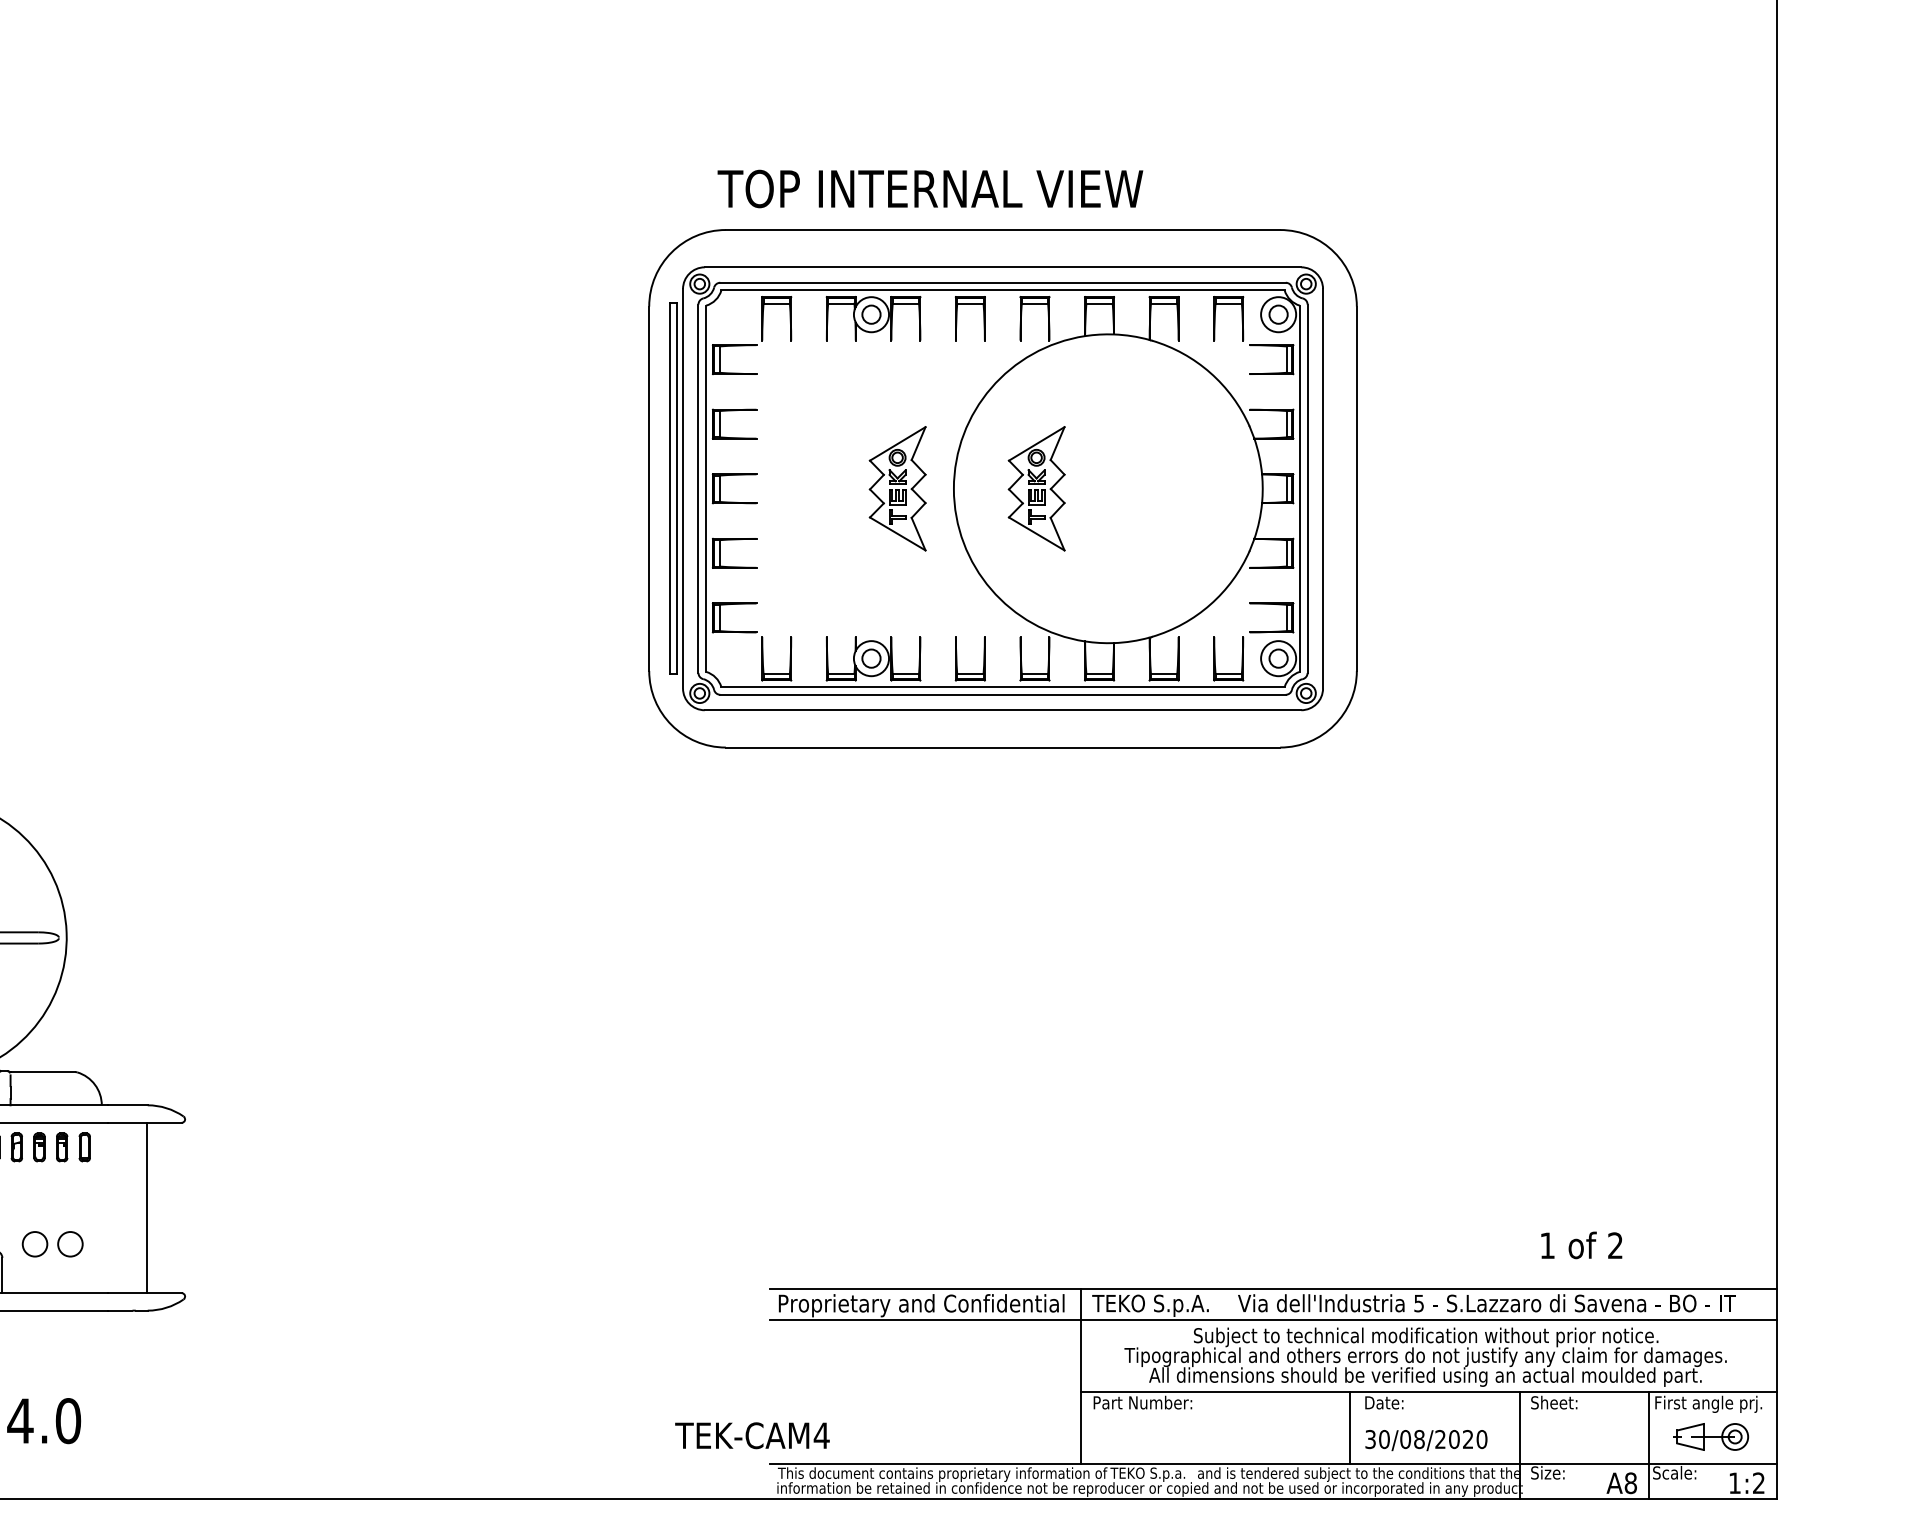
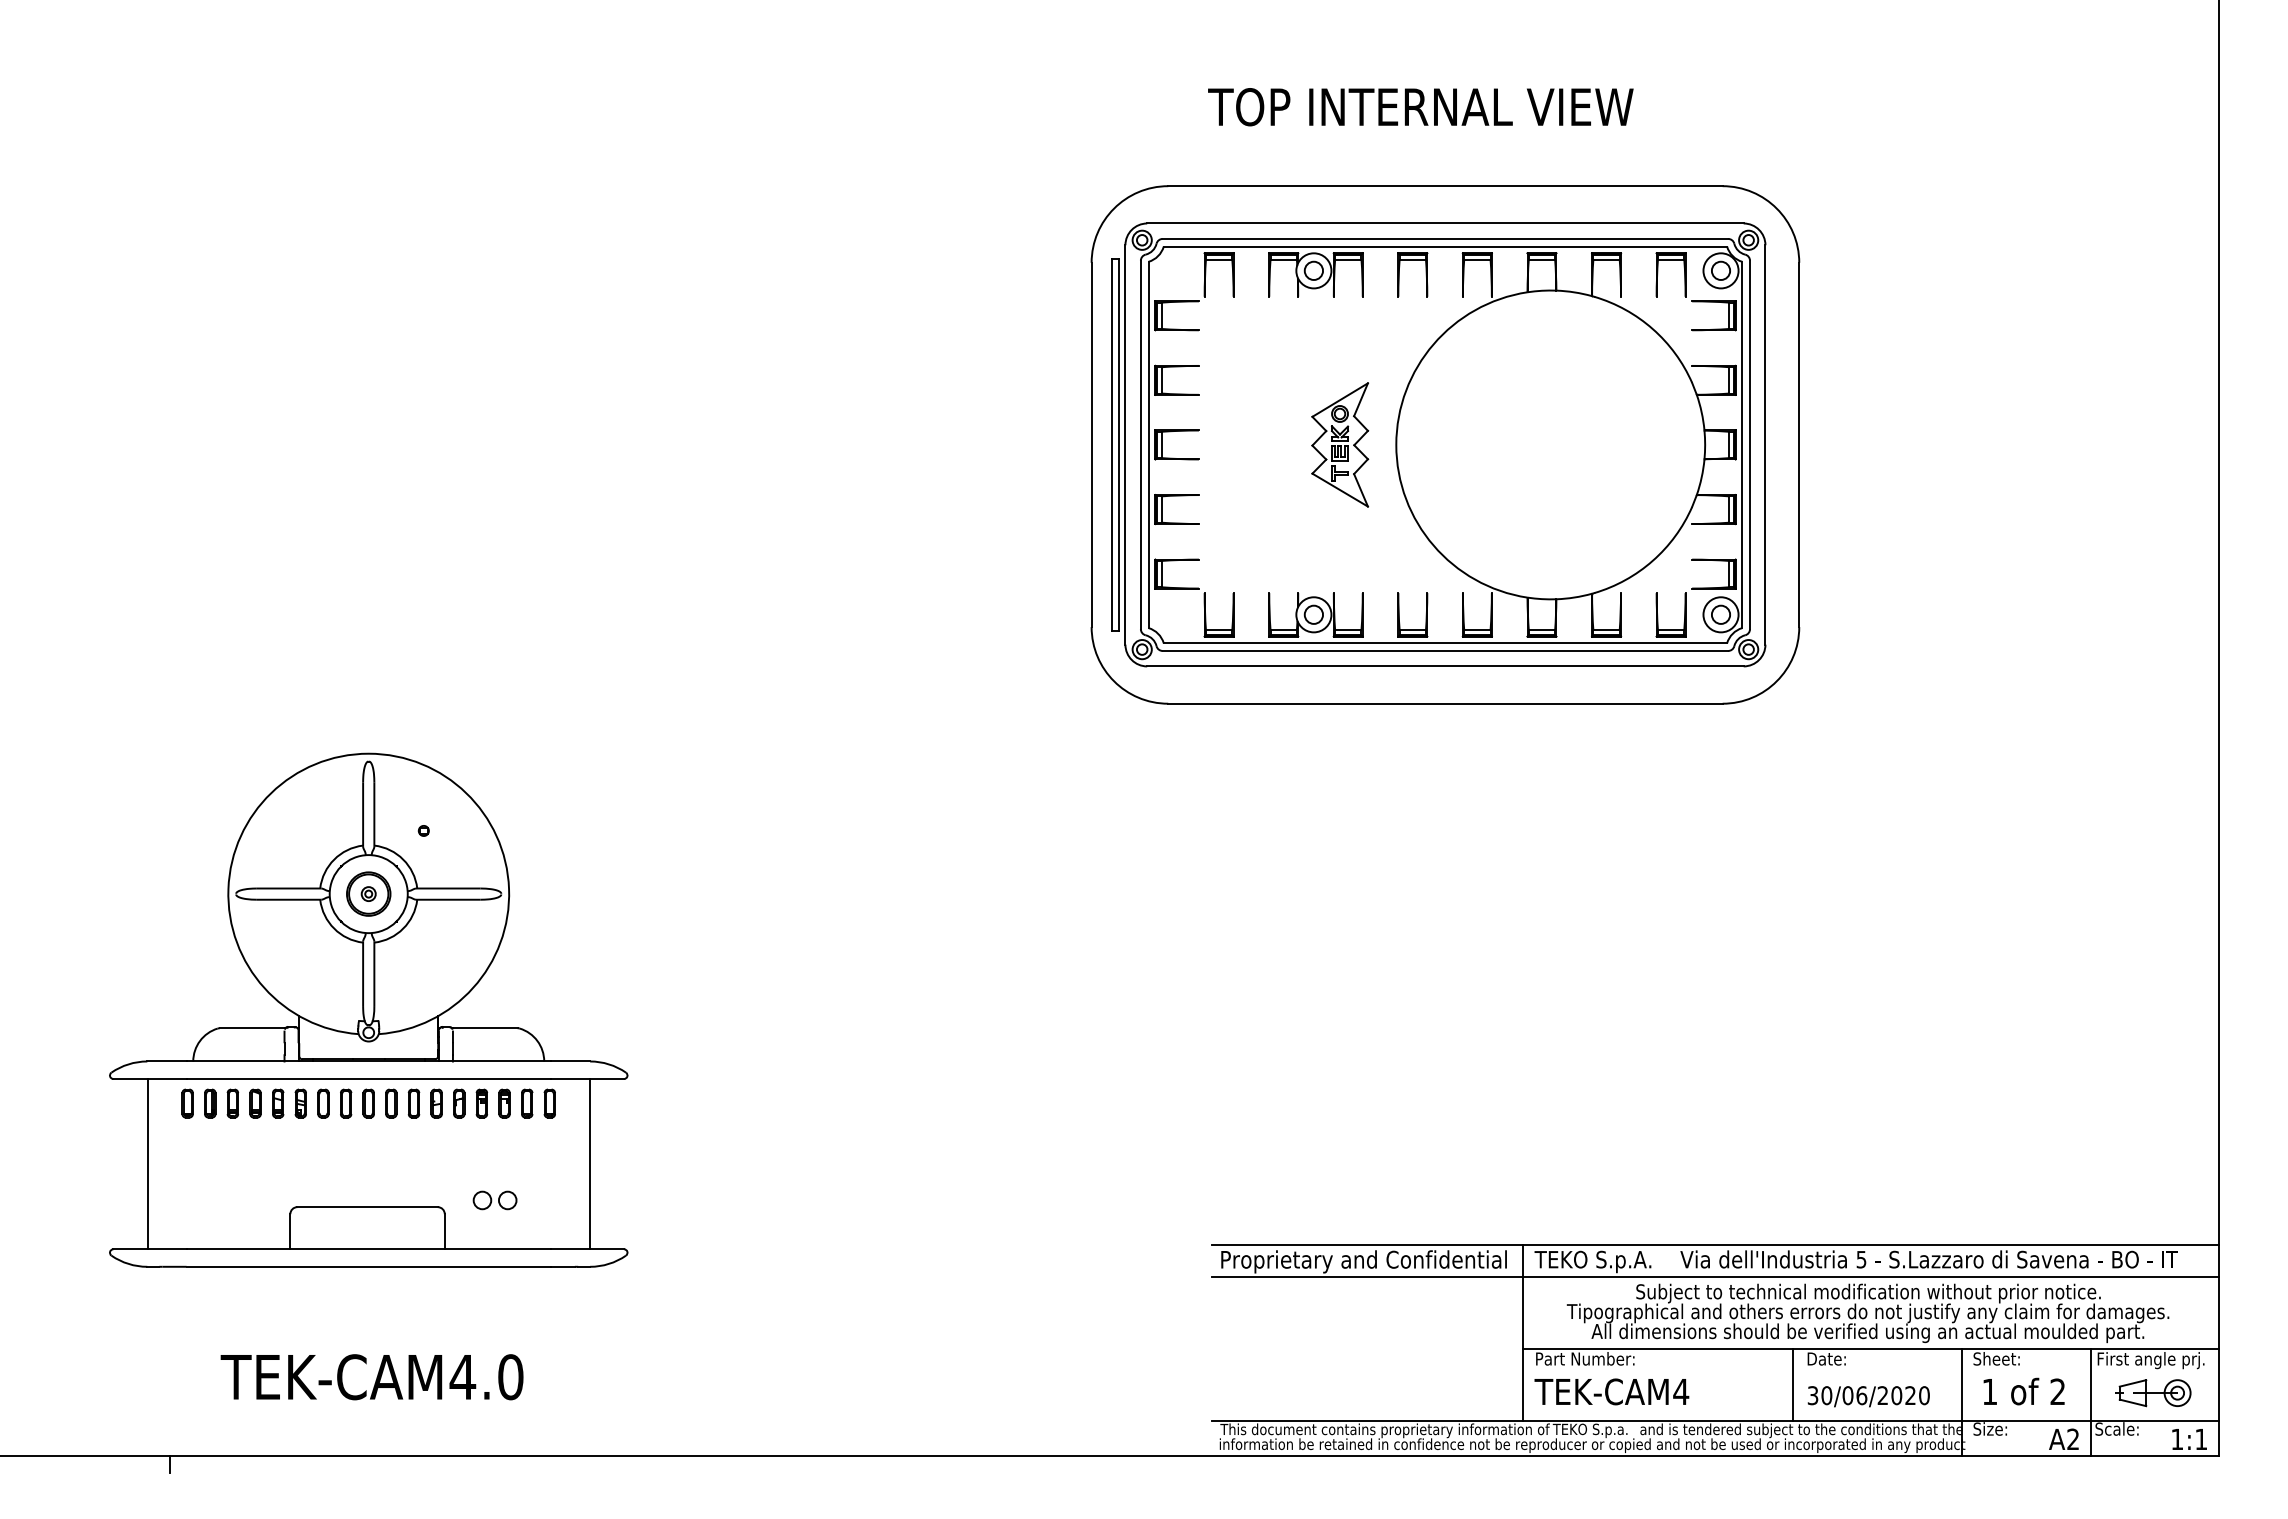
text: (930, 189) -> (1420, 107), moved
part: (1037, 488) -> (1479, 444), removed
part: (107, 1147) -> (549, 1103), added
part: (52, 1244) -> (494, 1200), size x0.71
text: (1581, 1245) -> (2023, 1391), moved
text: (752, 1435) -> (1611, 1391), moved
text: (1419, 1439) -> (1861, 1395), 30/08/2020 -> 30/06/2020
text: (1758, 1482) -> (2200, 1438), 1:2 -> 1:1
text: (1631, 1483) -> (2073, 1439), A8 -> A2

